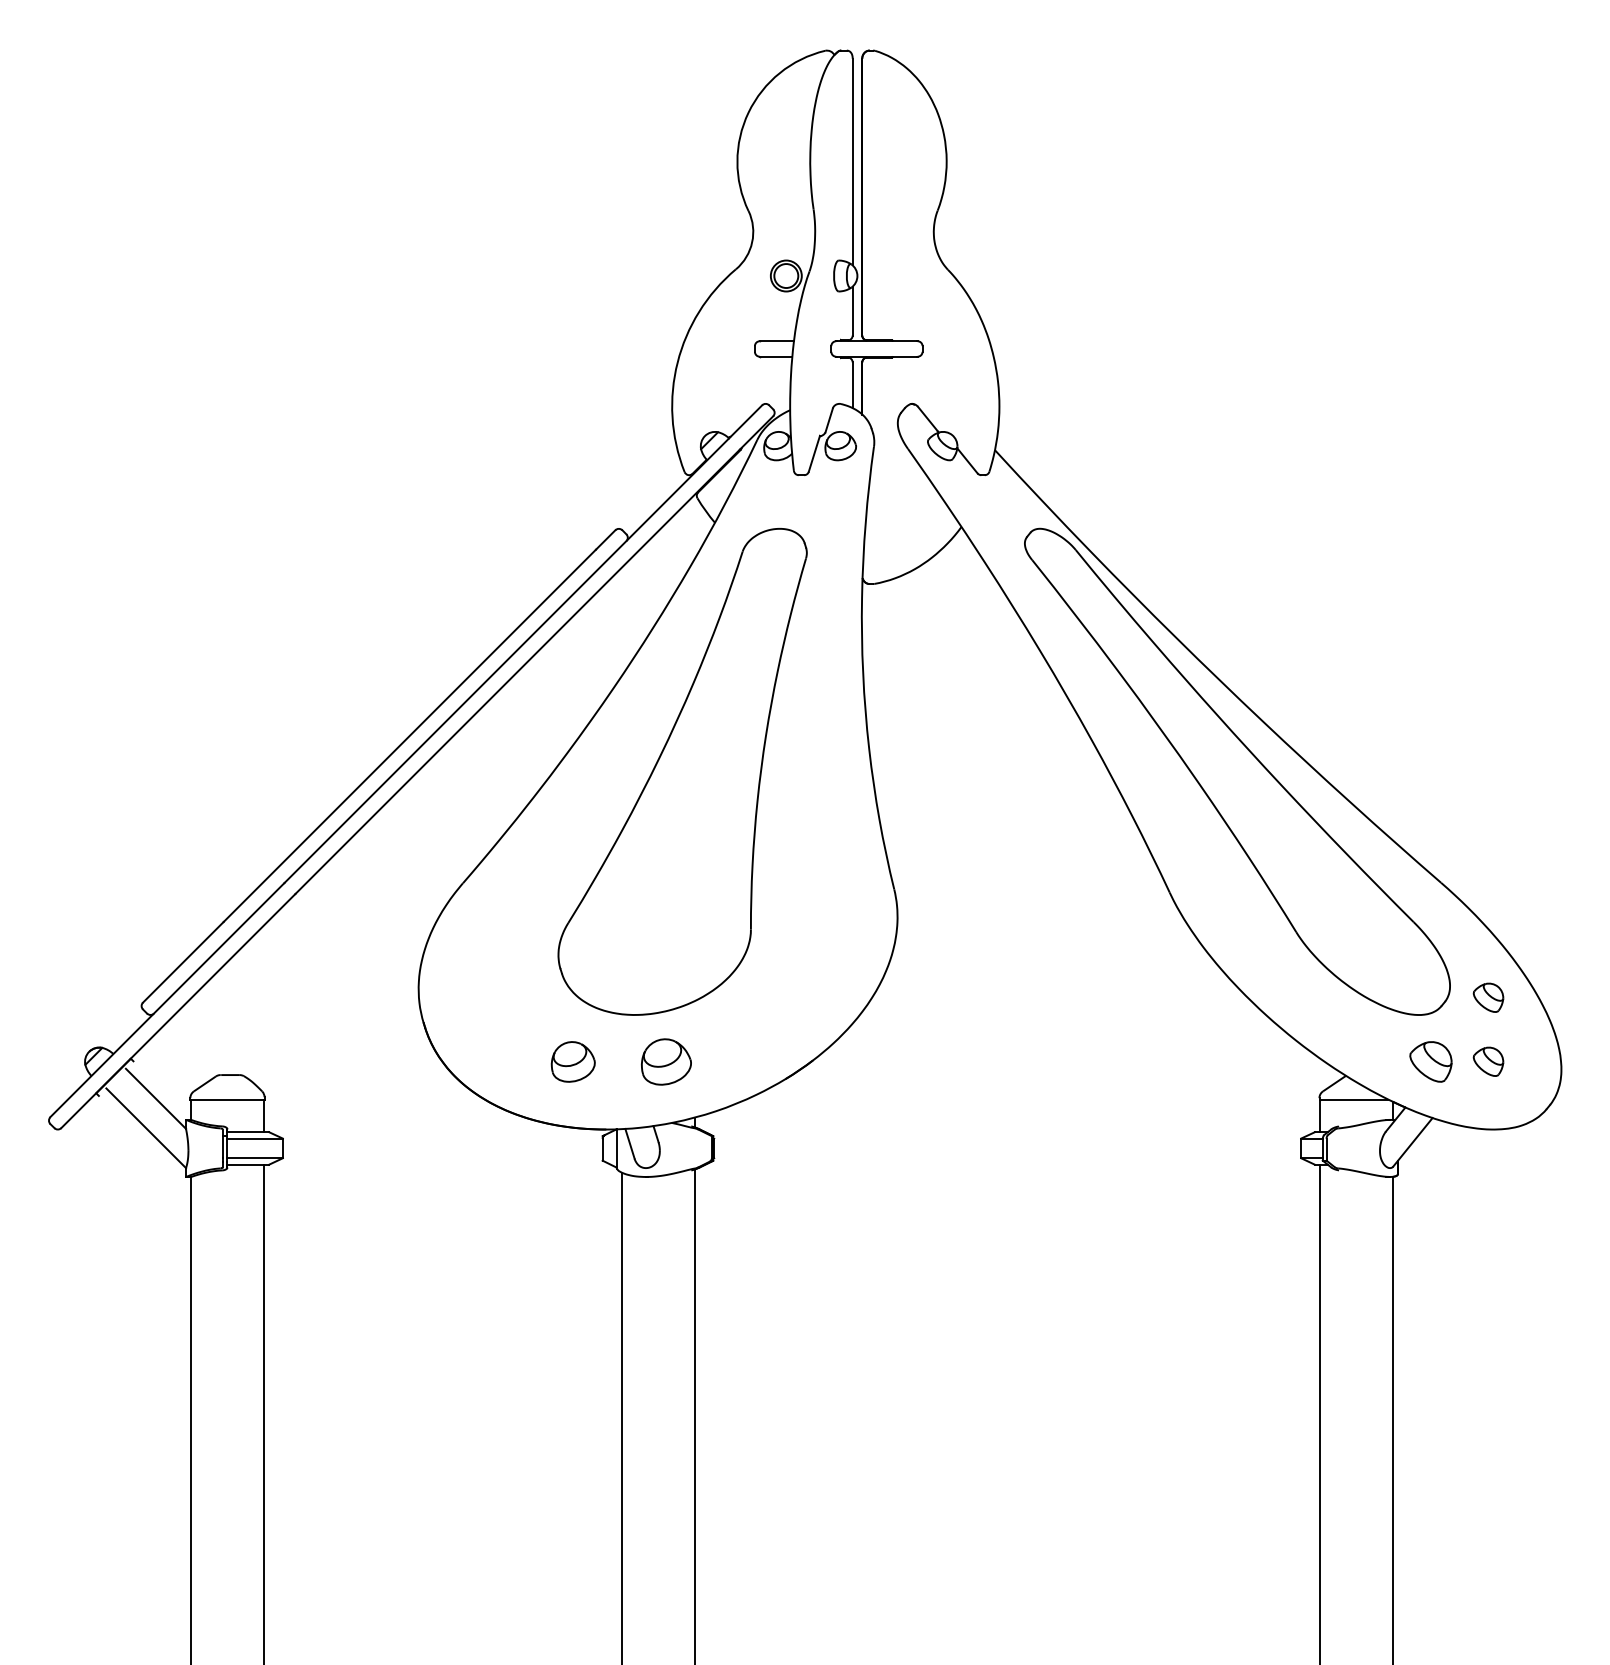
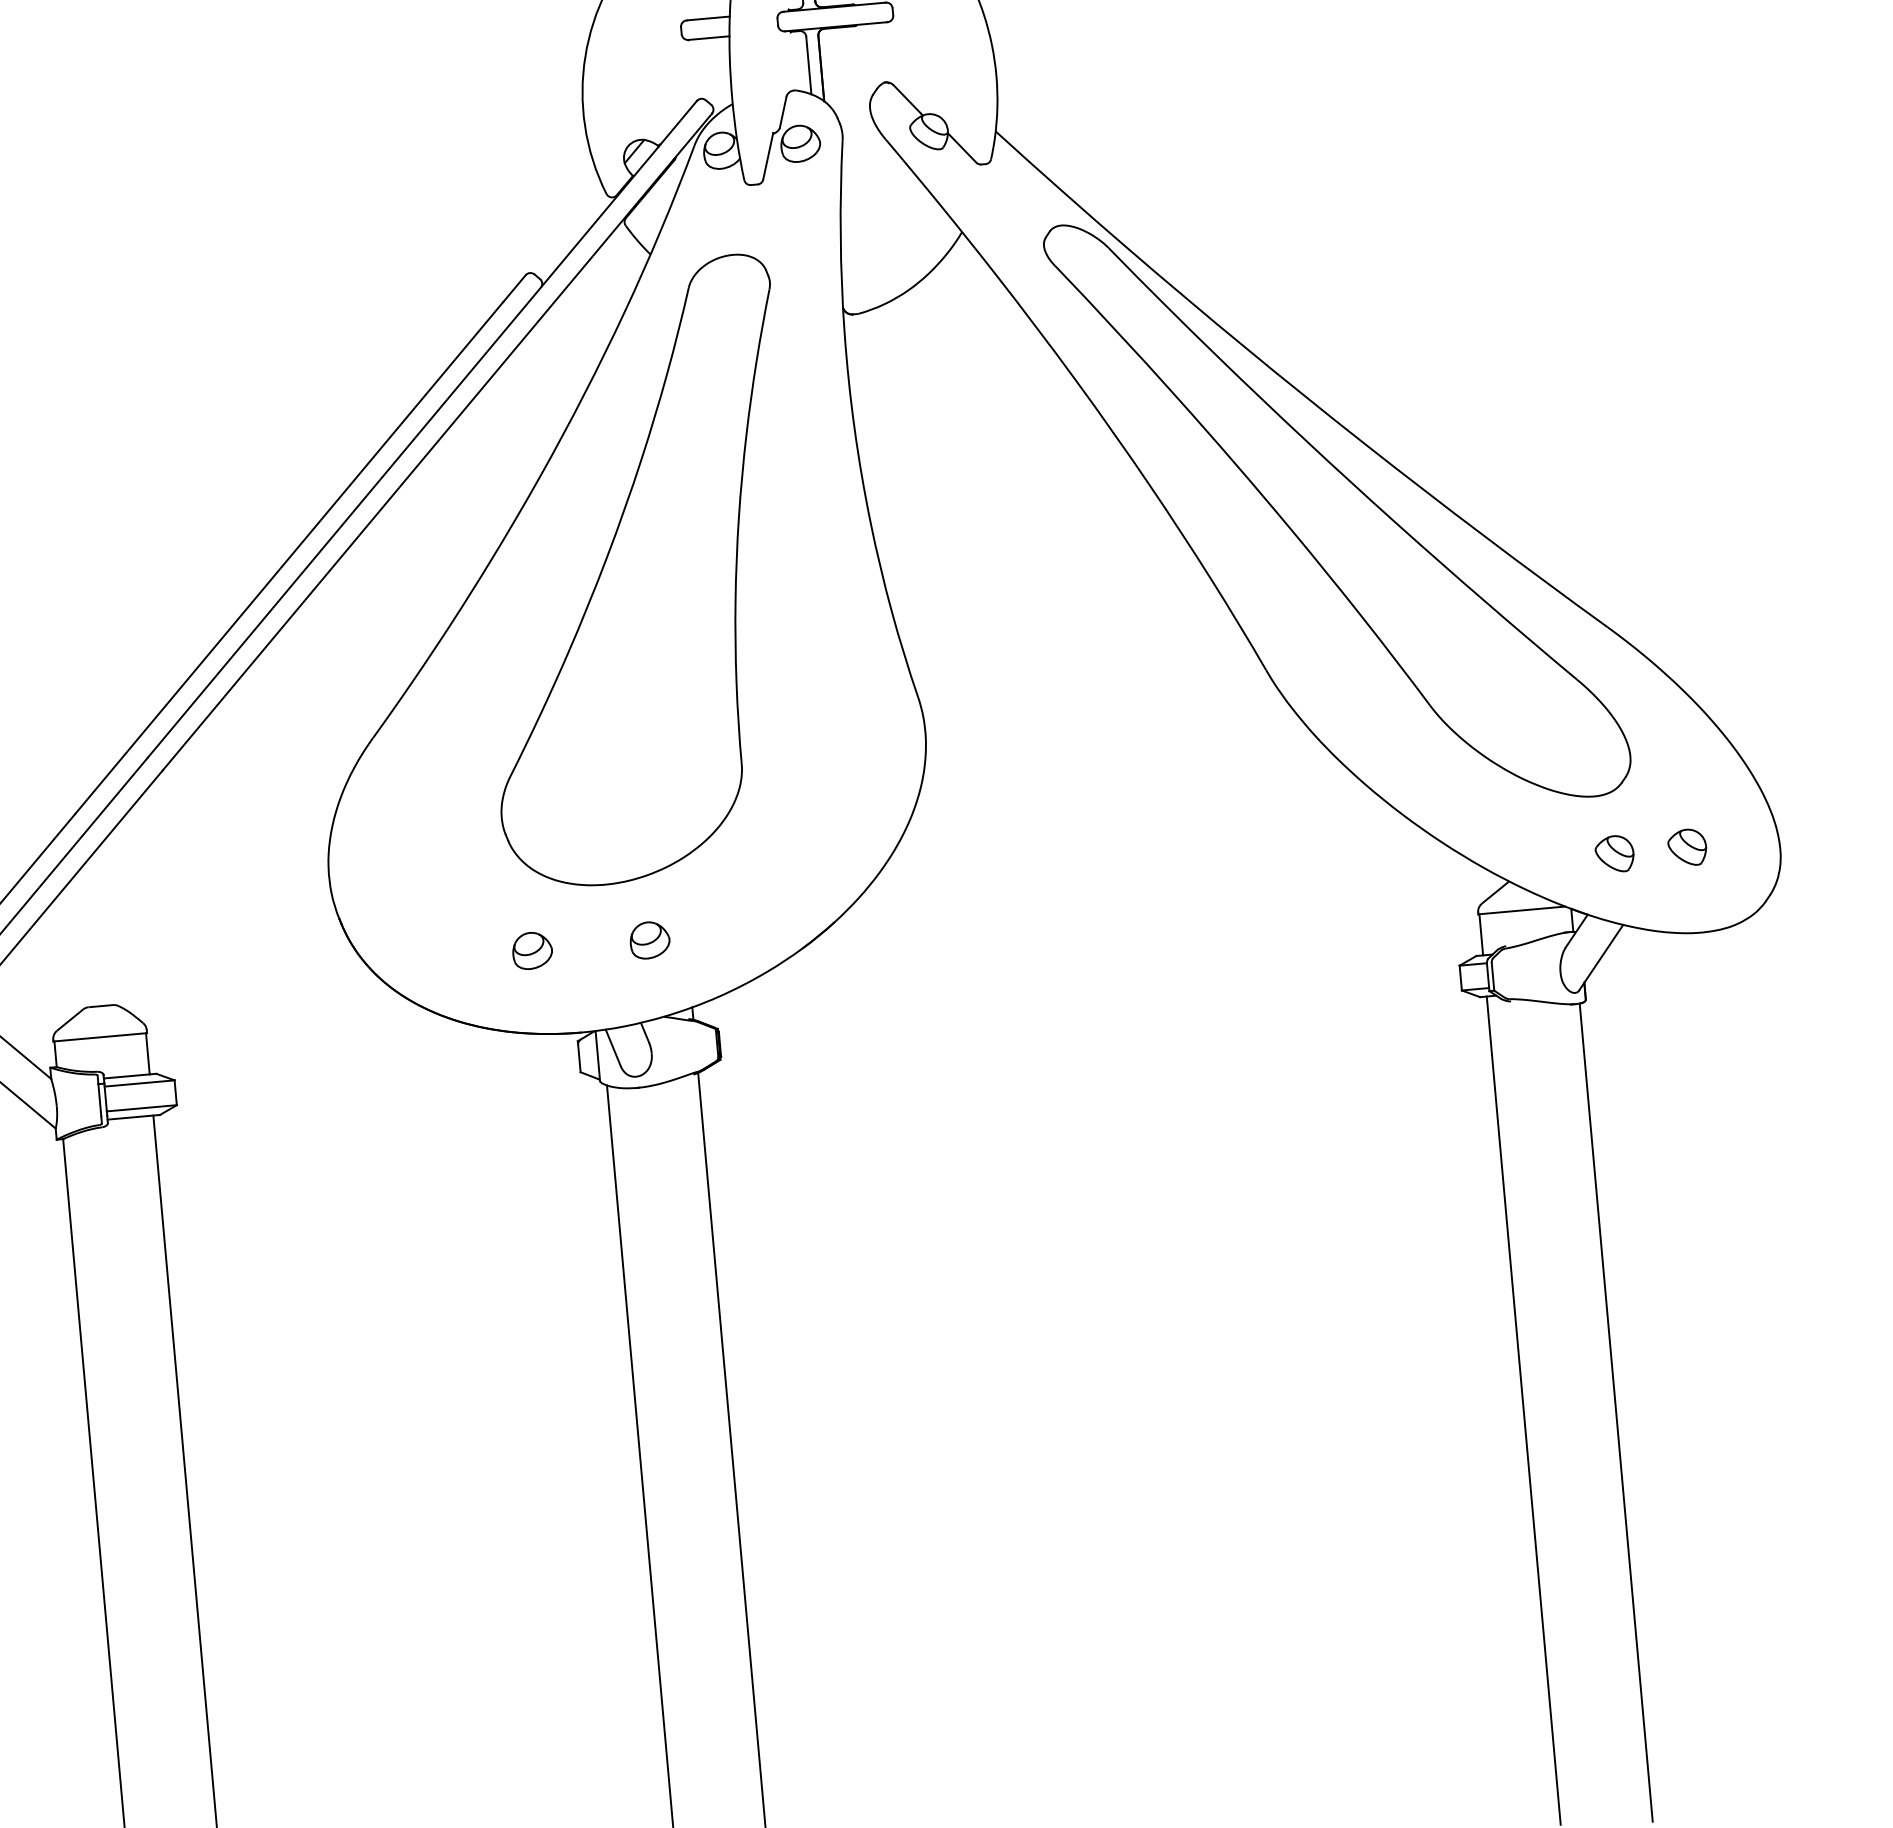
part: (1488, 997) -> (1680, 766), removed
part: (573, 1061) -> (532, 950), size x0.71
part: (666, 1061) -> (650, 939), size x0.62
part: (1430, 1061) -> (1614, 853), size x0.71

